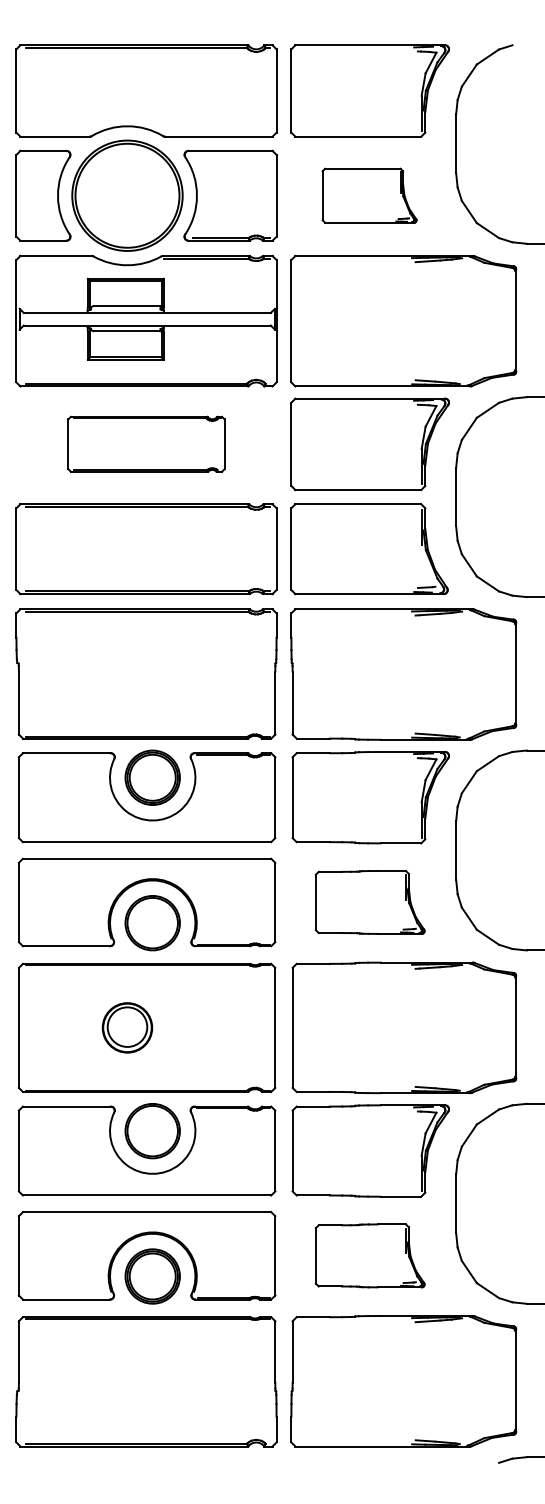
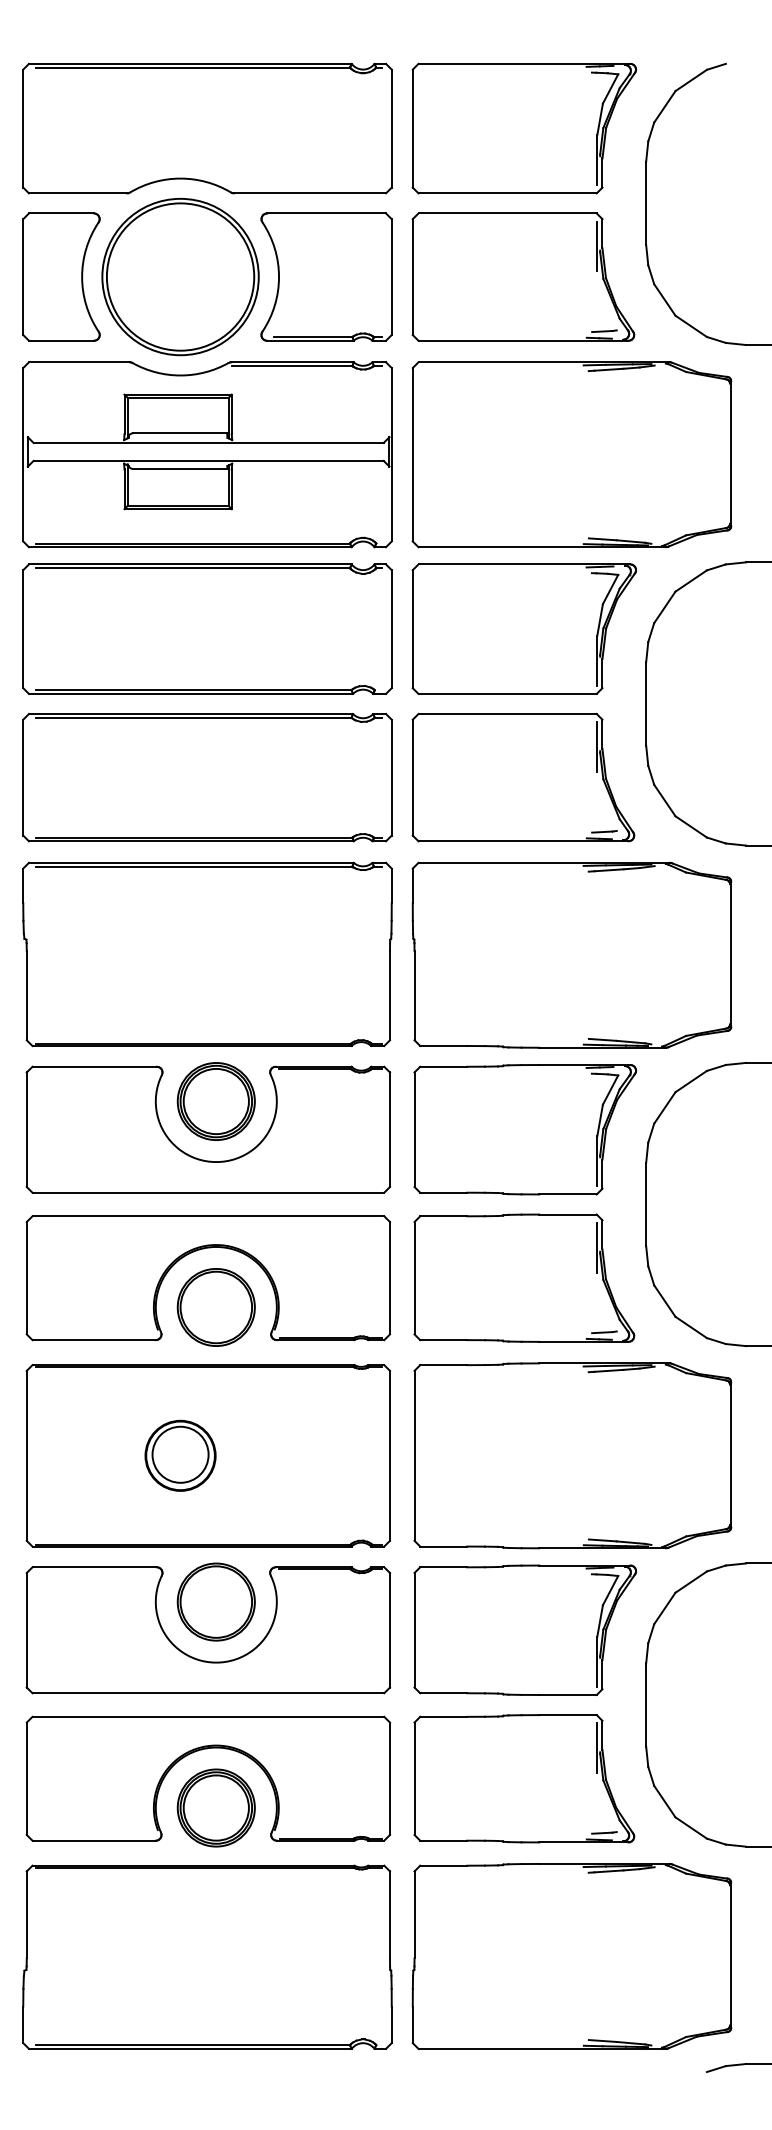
part: (369, 195) -> (523, 276), size x1.67
part: (146, 443) -> (207, 628), size x1.67
part: (370, 902) -> (524, 1277), size x1.43
part: (370, 1255) -> (524, 1778), size x1.43

